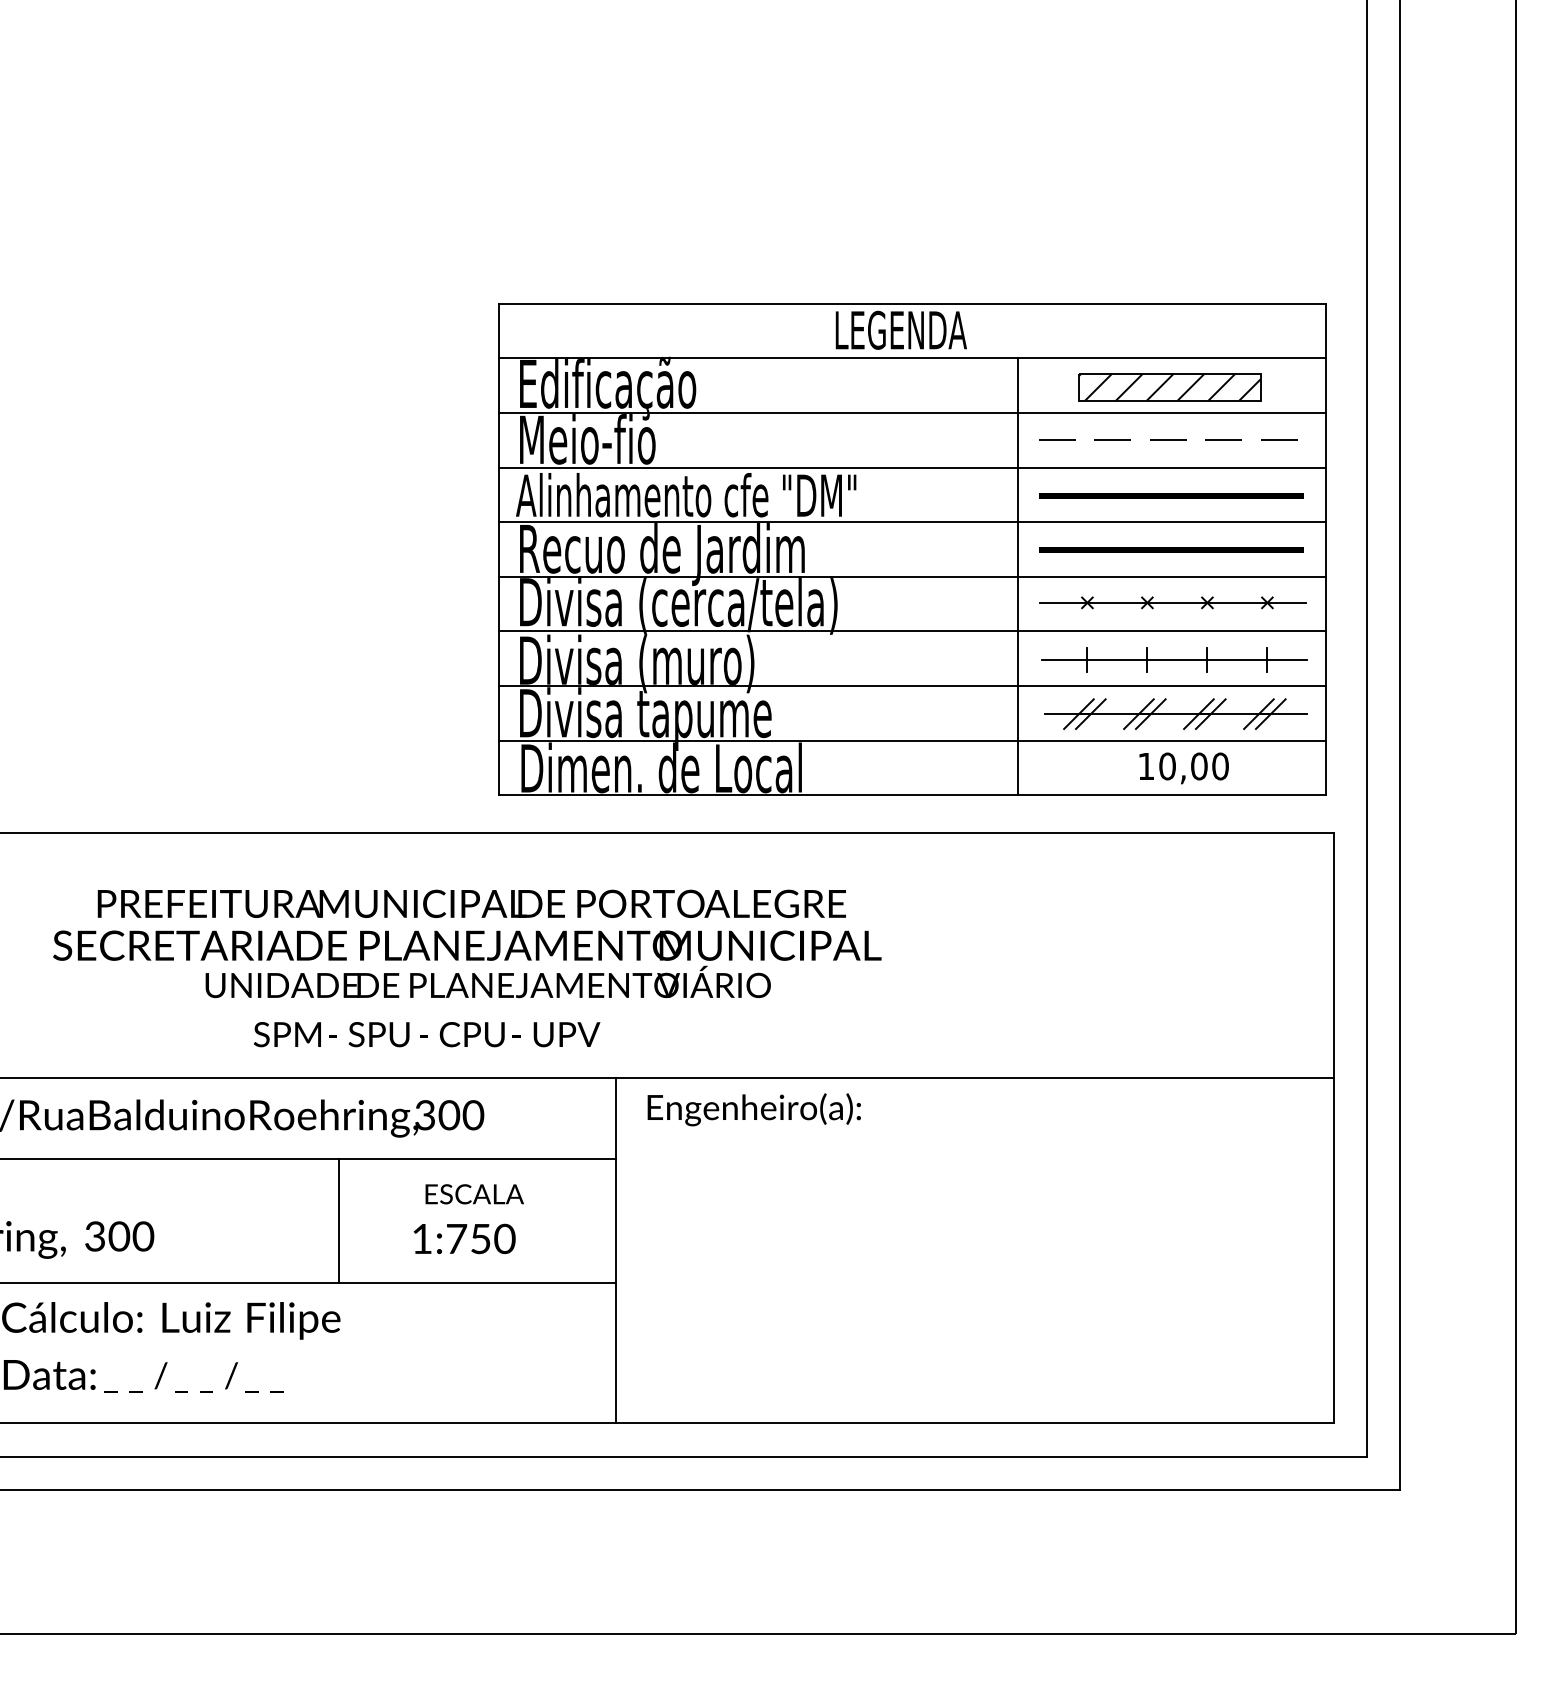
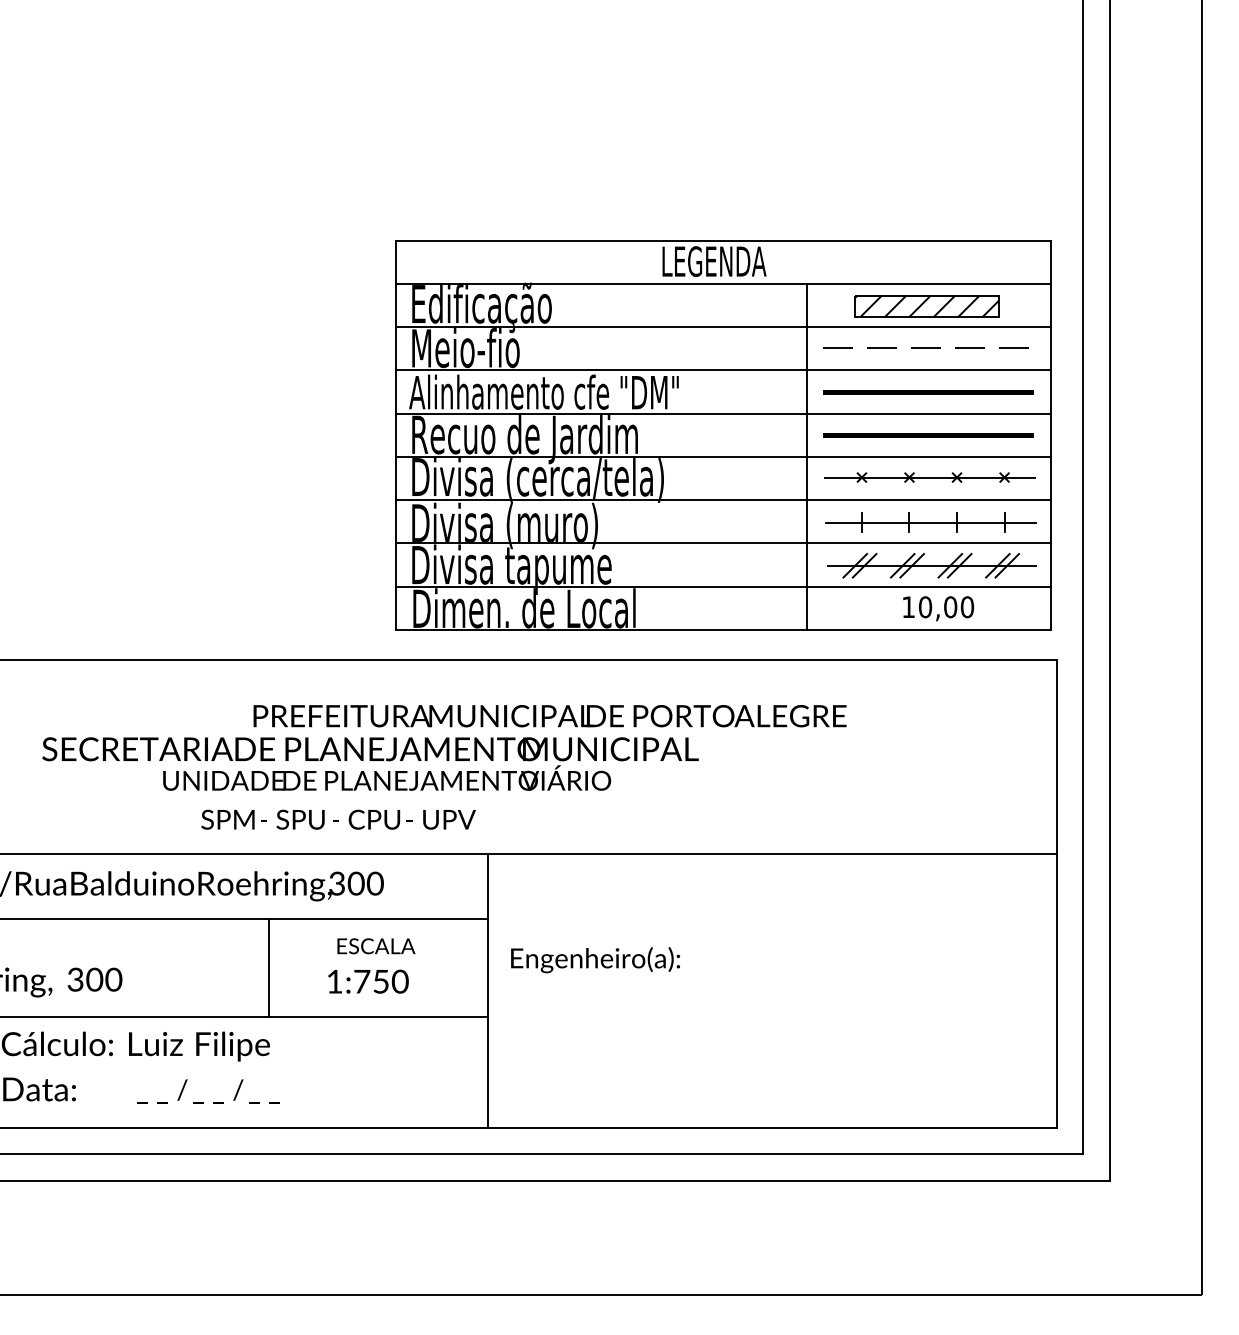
text: (471, 903) -> (549, 715), moved
text: (753, 1109) -> (594, 959), moved
text: (193, 1377) -> (208, 1091), moved

